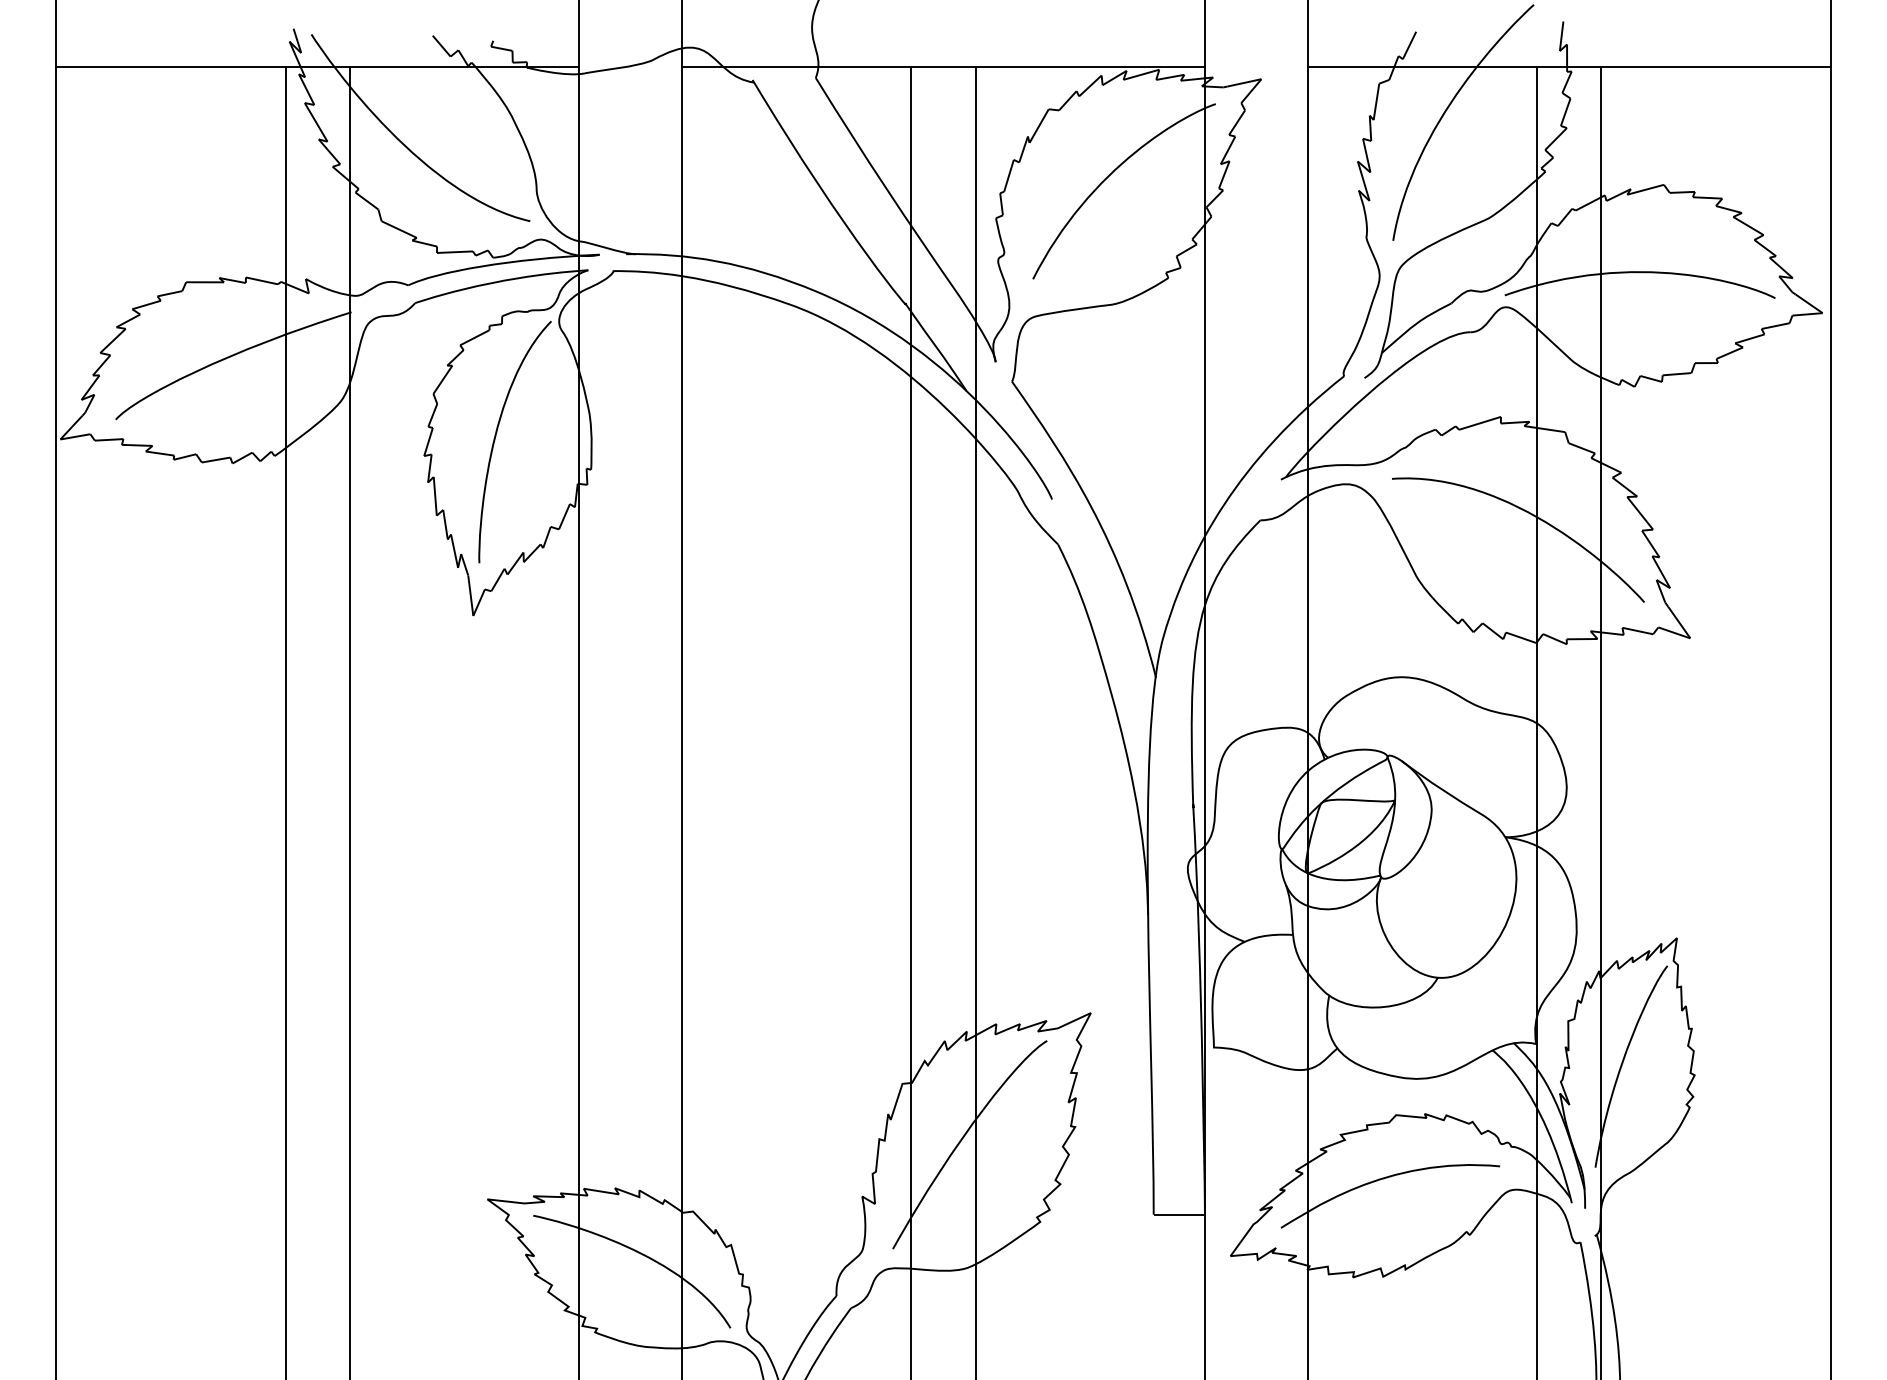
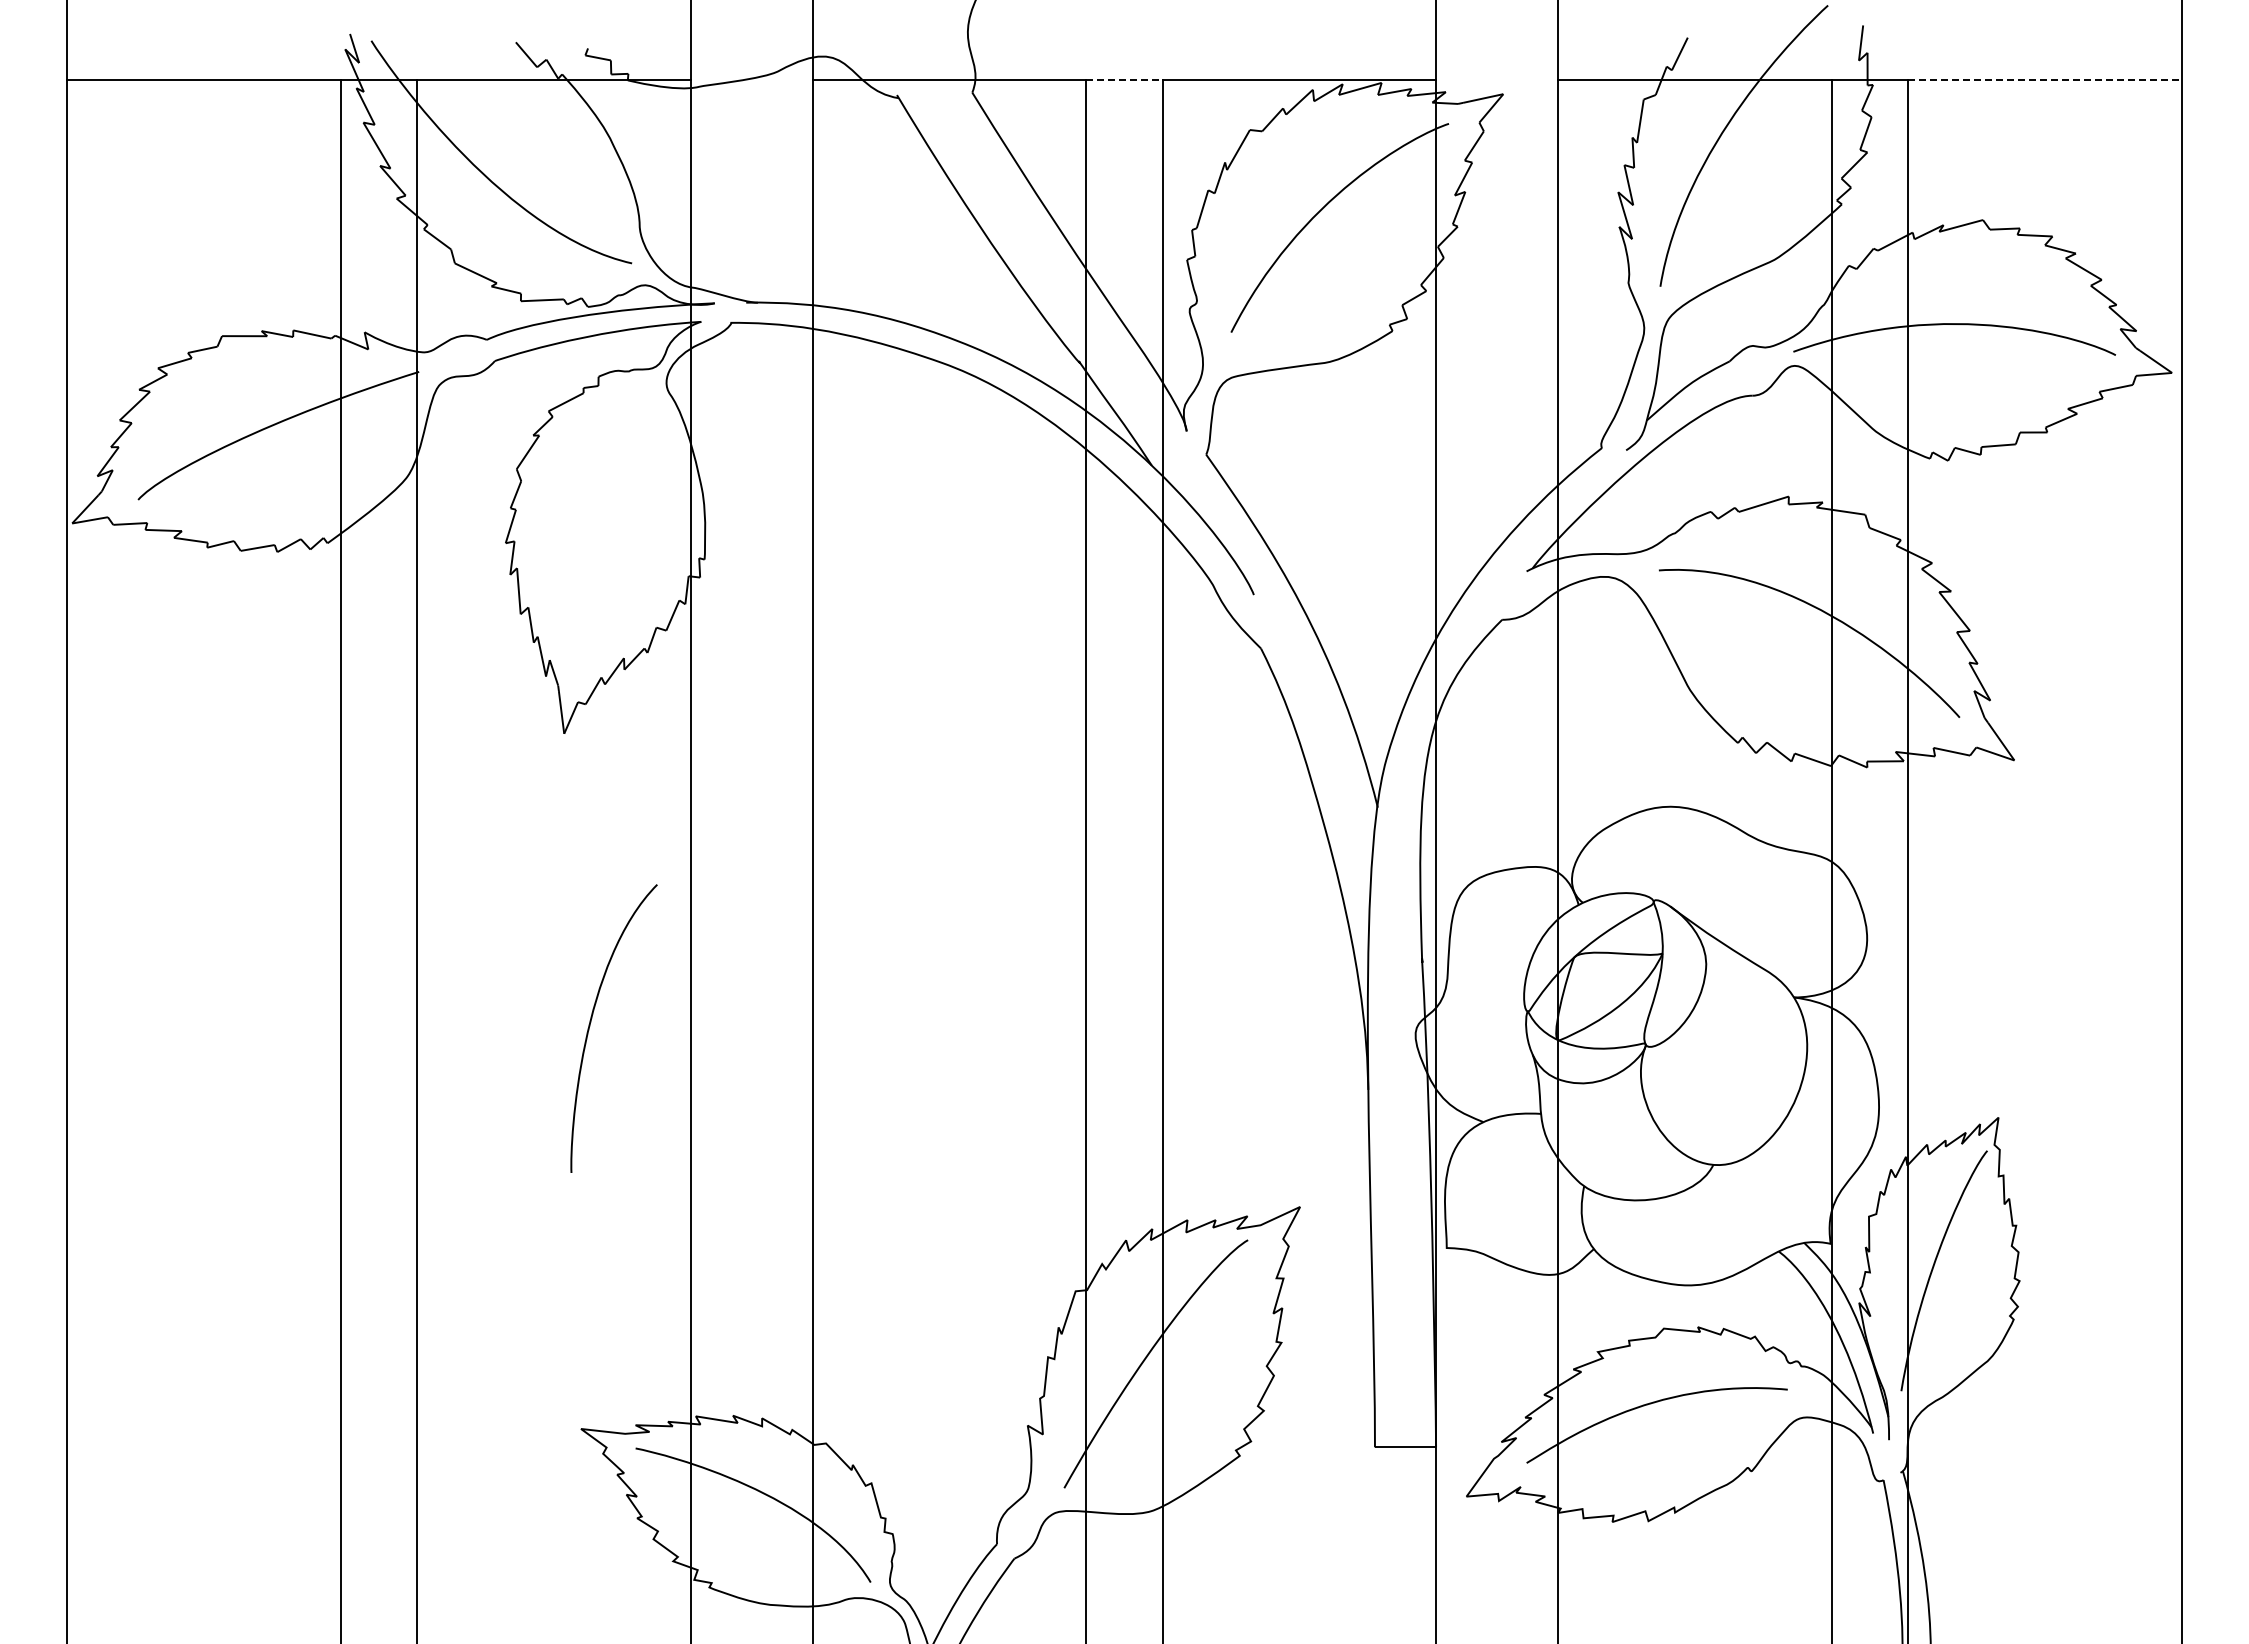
line: (943, 67) -> (1124, 80), solid -> dashed
line: (1715, 67) -> (2044, 80), solid -> dashed
curve: (496, 436) -> (591, 1022), moved

